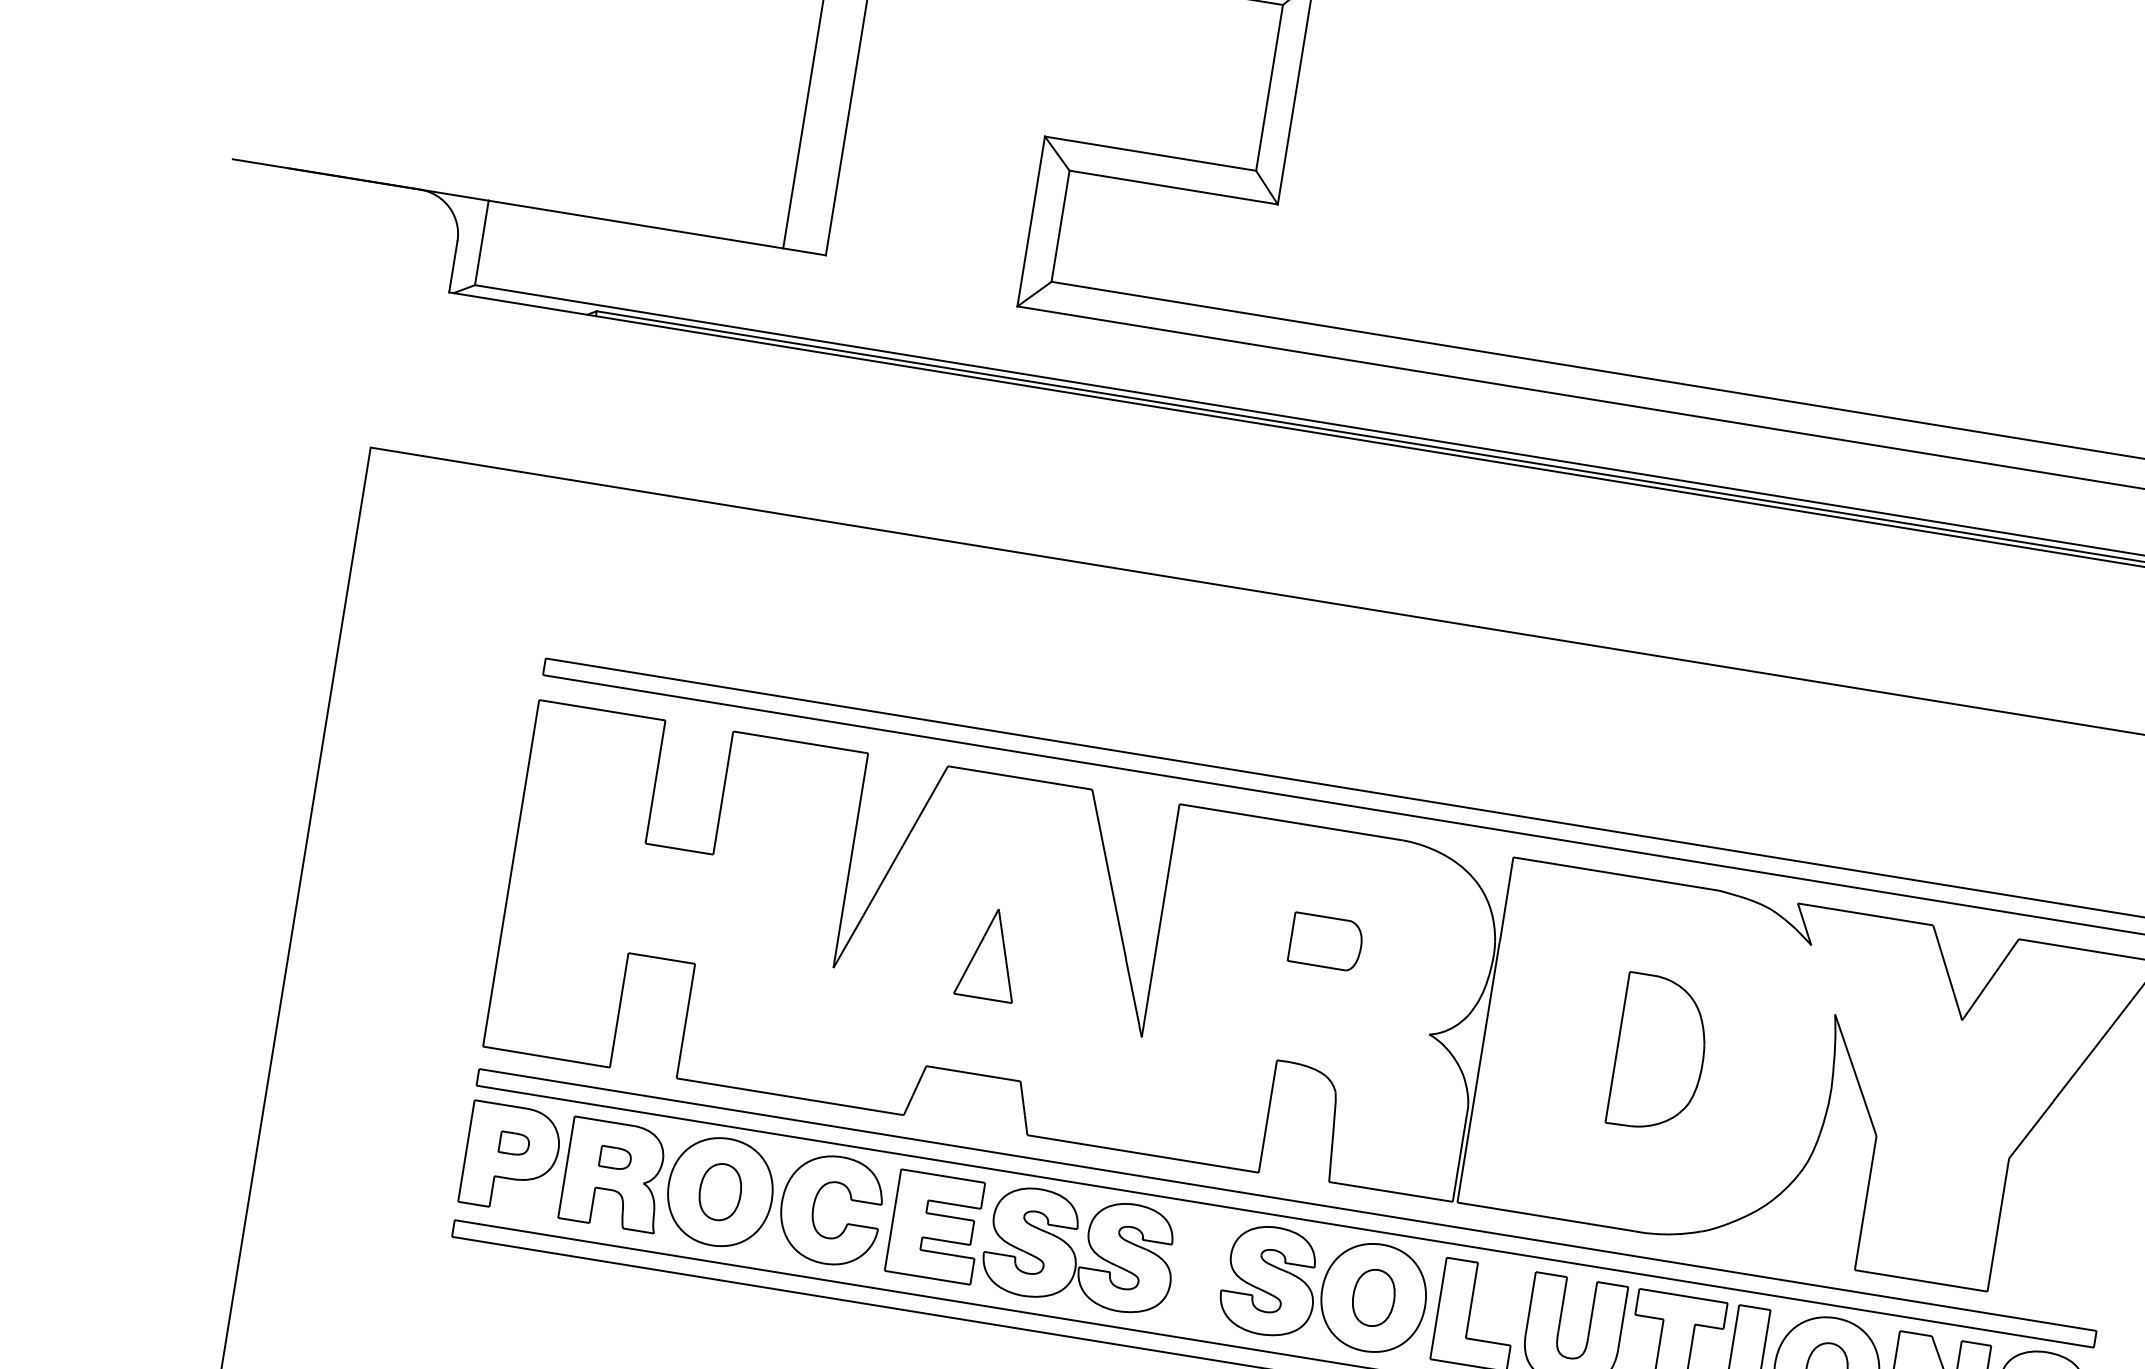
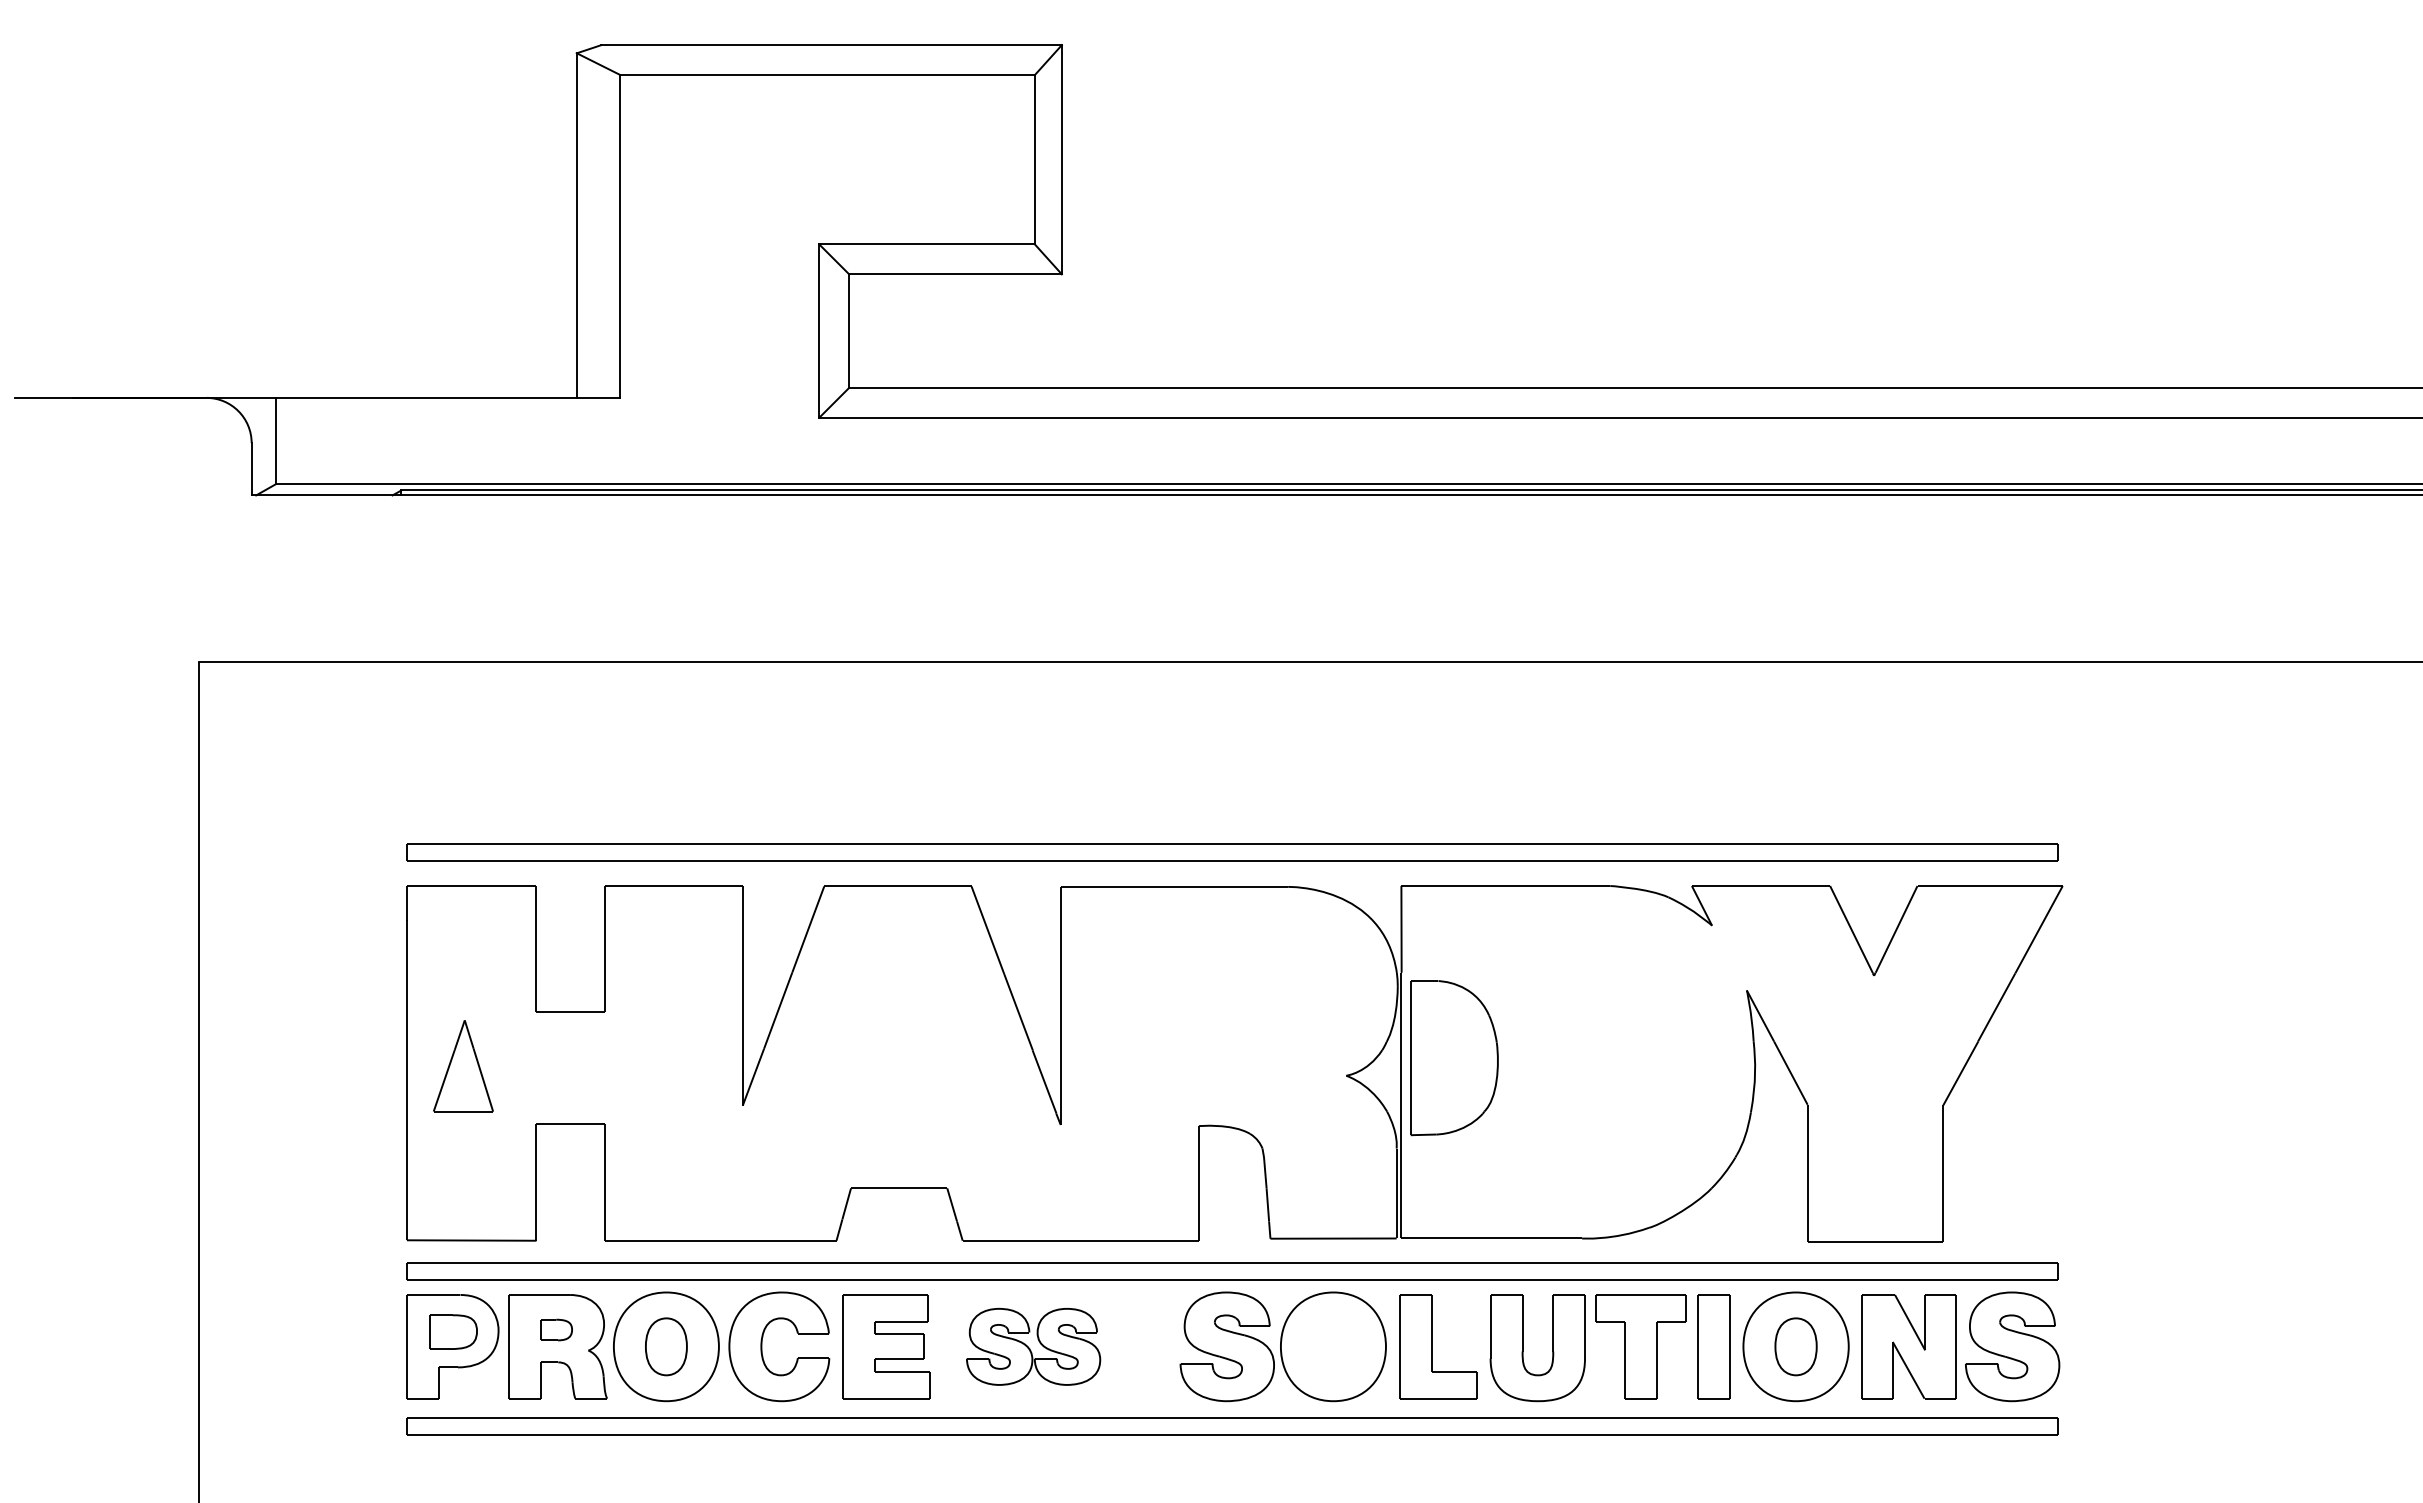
part: (1326, 942) -> (1229, 1000), removed
part: (990, 954) -> (463, 1066), moved
part: (1660, 1054) -> (1454, 1058), moved
part: (514, 1143) -> (453, 1331), size x1.6
part: (1079, 1250) -> (1033, 1346), size x0.7
part: (1373, 1297) -> (1333, 1346), removed

